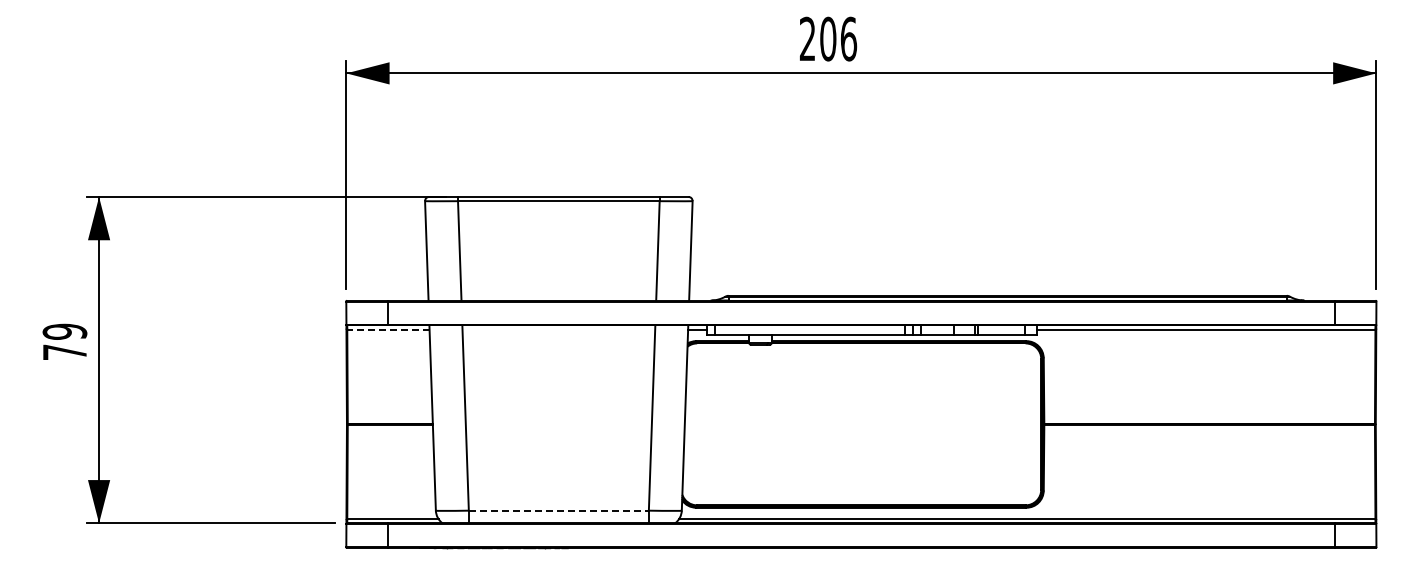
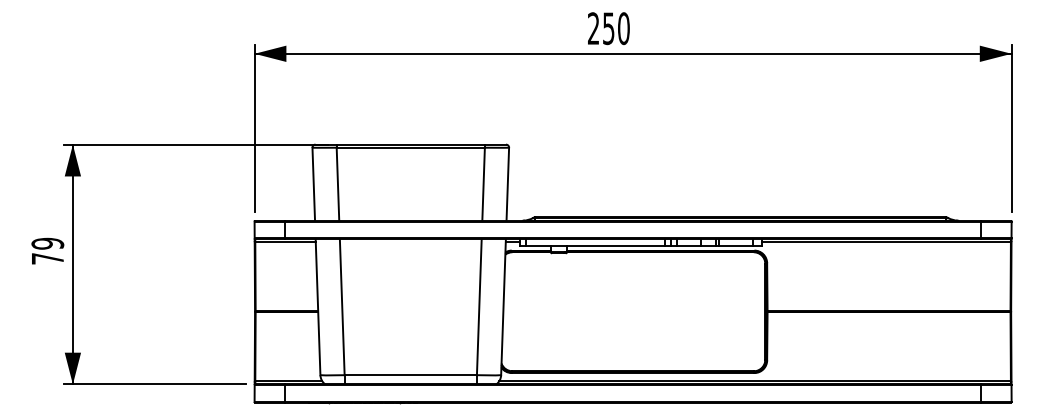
text: (838, 38) -> (616, 28), 206 -> 250
line: (387, 329) -> (284, 242), dashed -> solid
line: (559, 510) -> (411, 375), dashed -> solid

